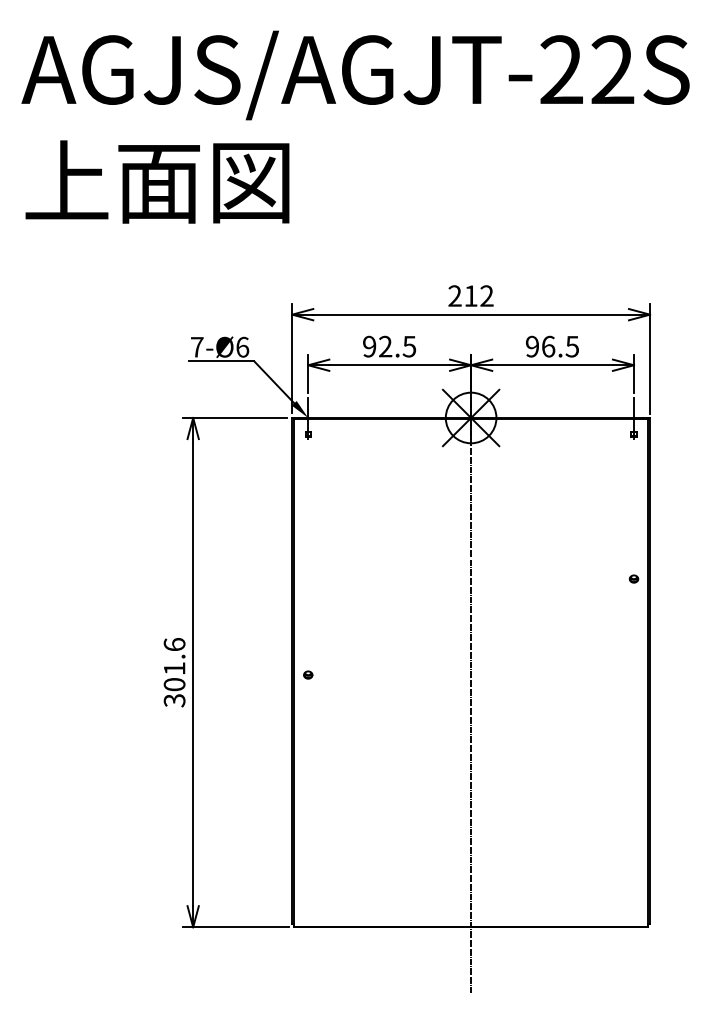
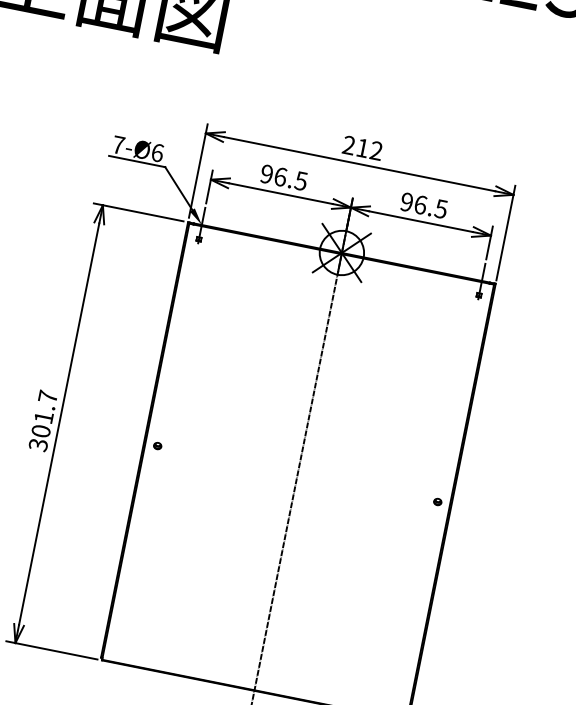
text: (385, 346) -> (280, 176), 92.5 -> 96.5
part: (633, 578) -> (437, 501), moved
text: (174, 644) -> (47, 396), 301.6 -> 301.7

